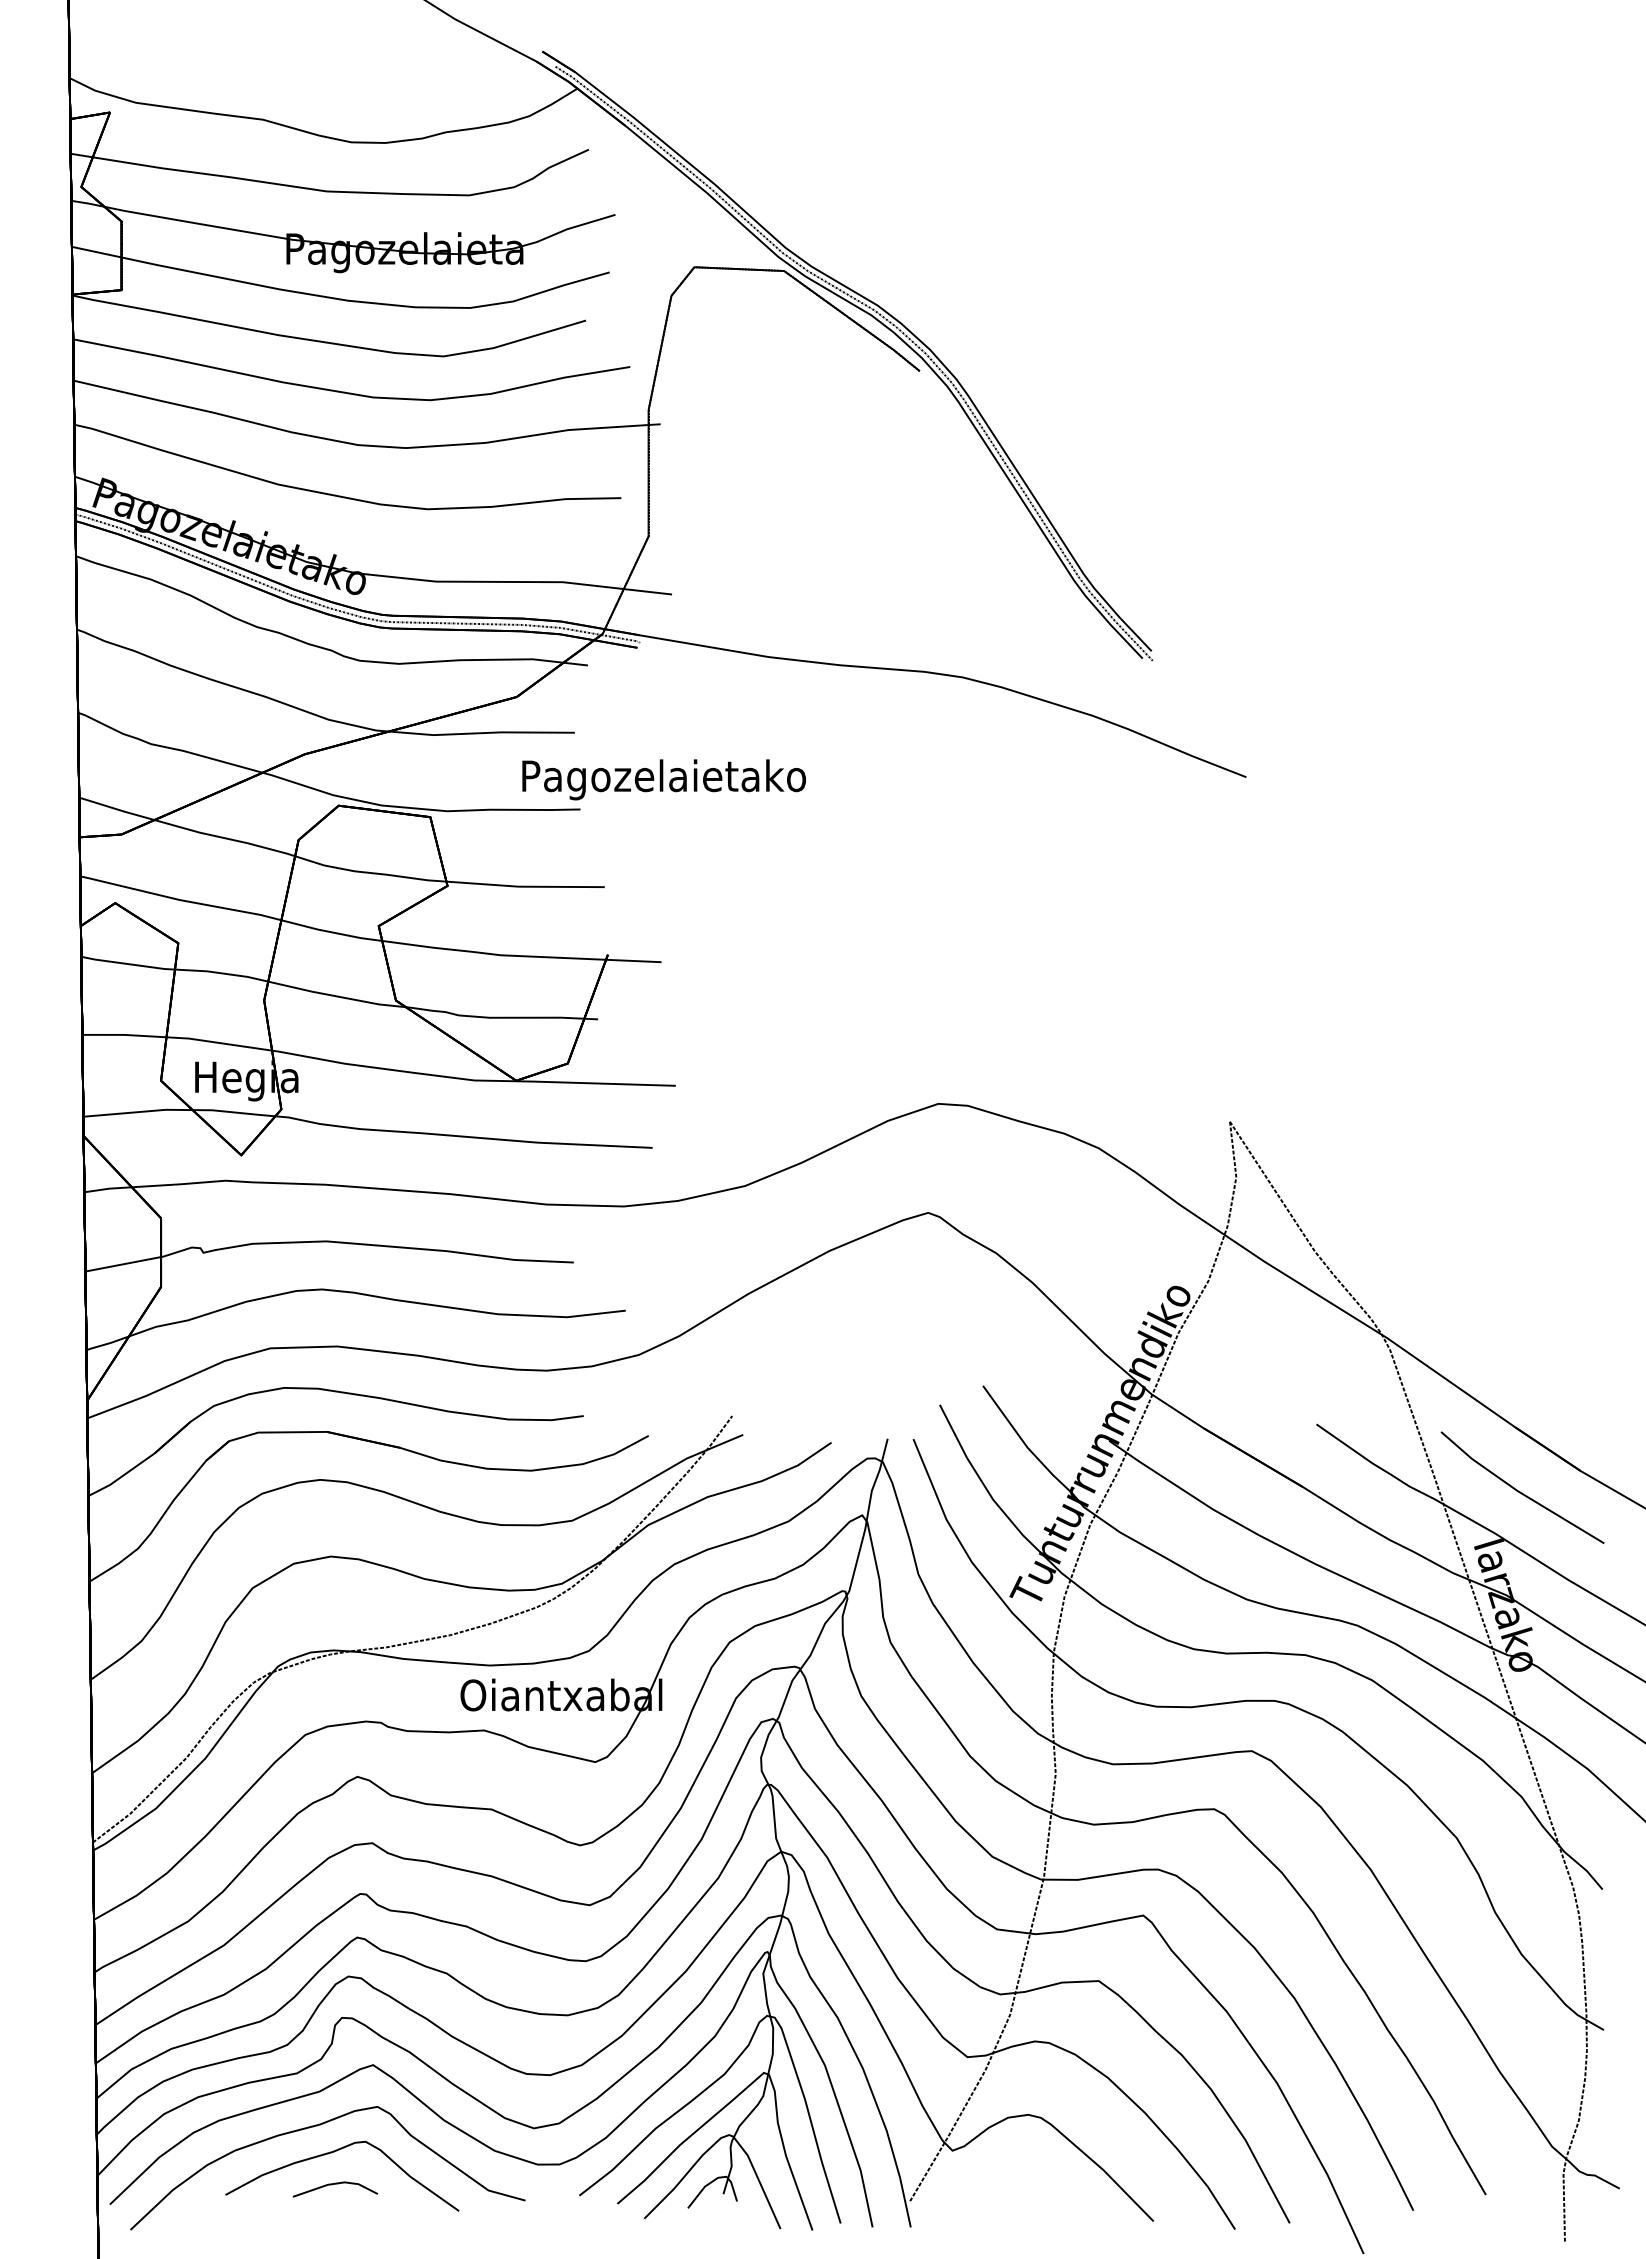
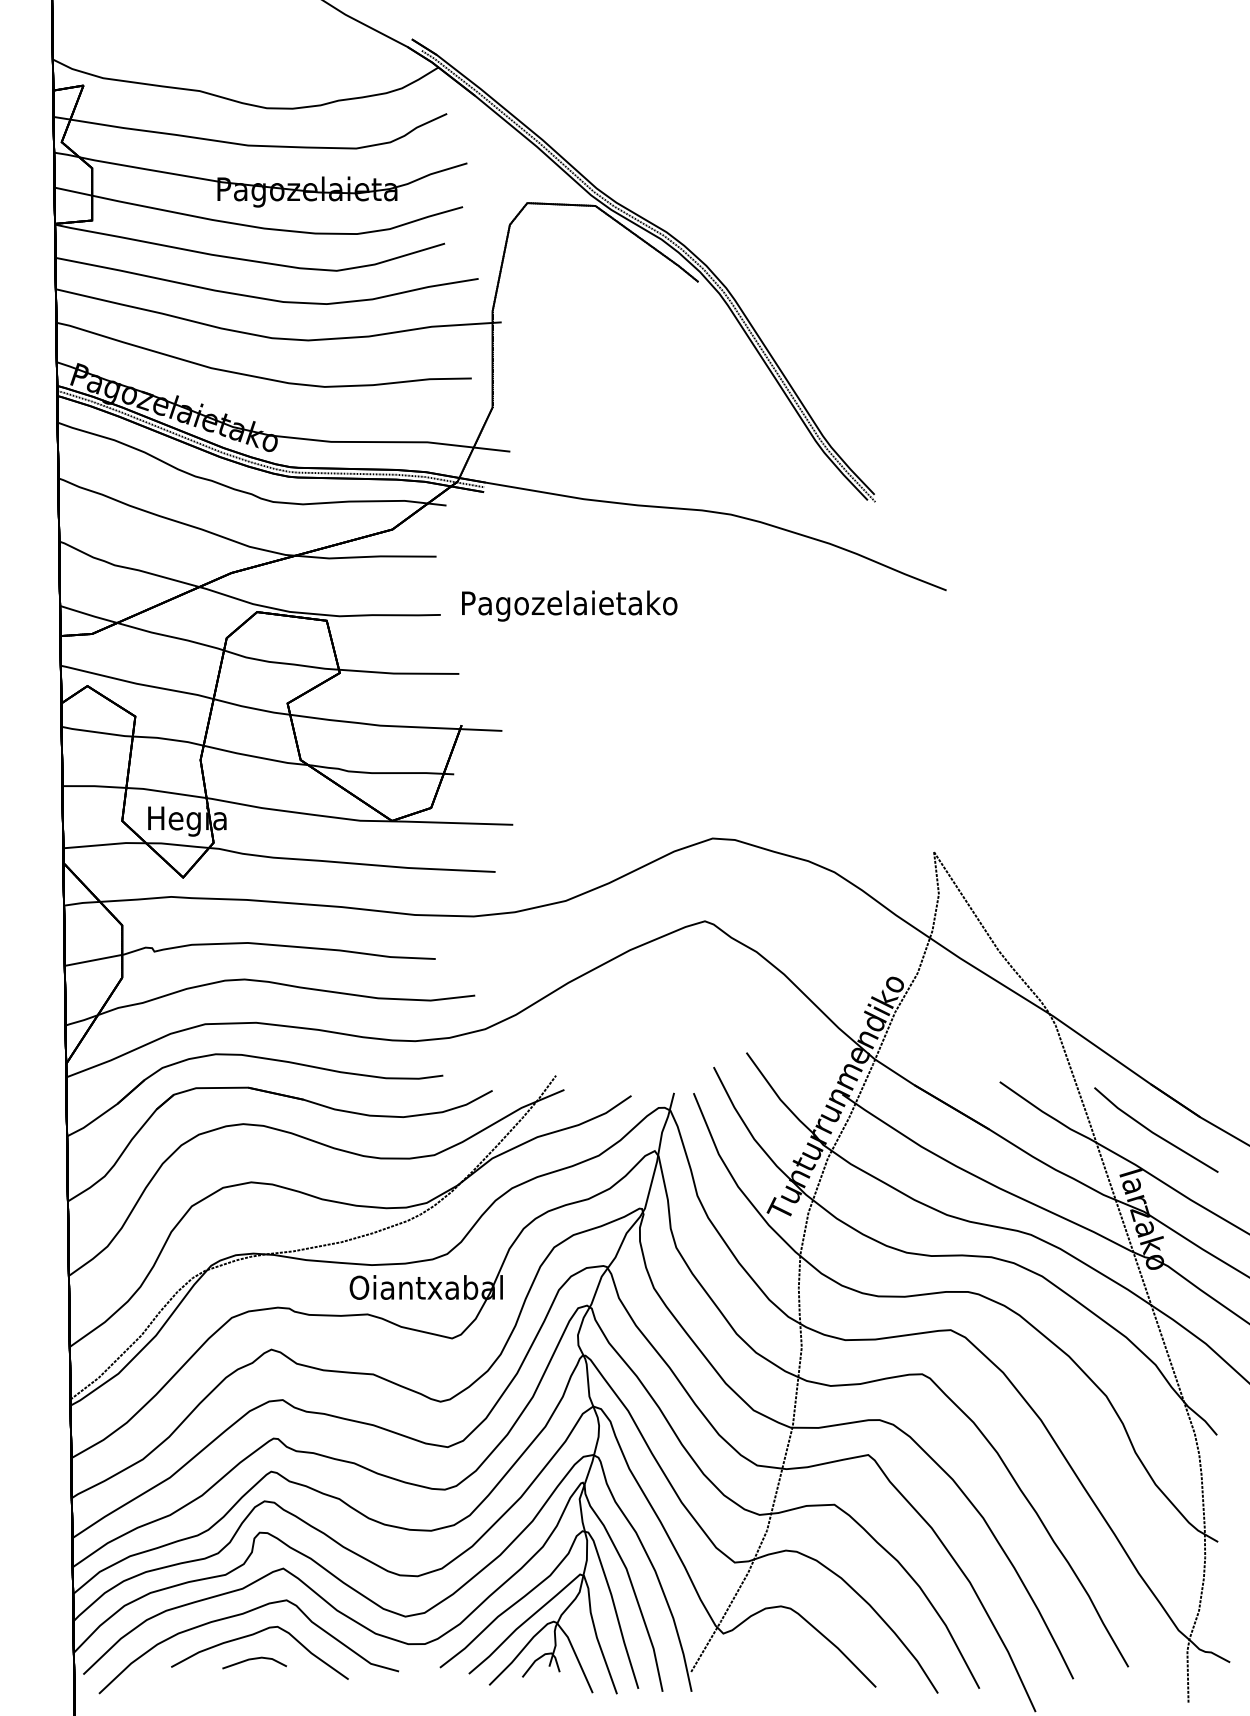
text: (663, 779) -> (569, 605), moved

